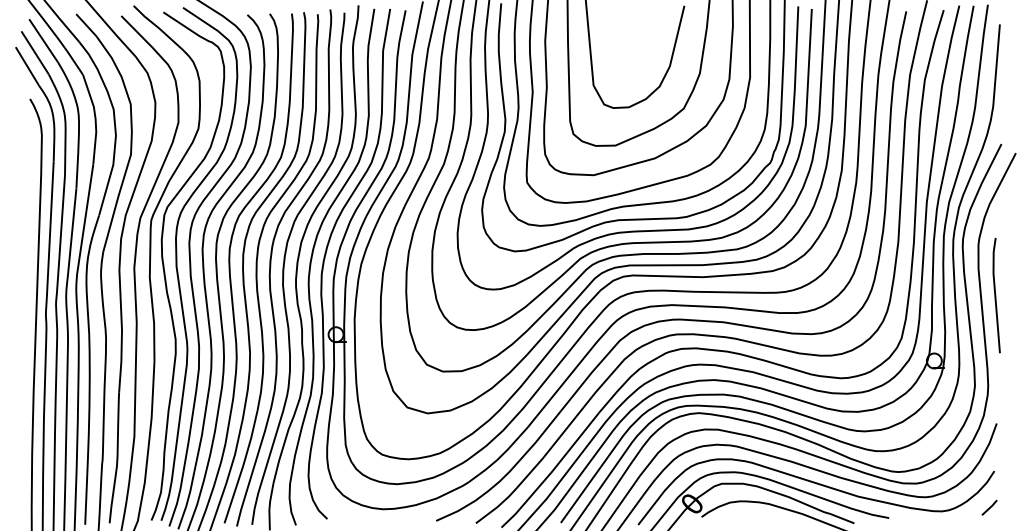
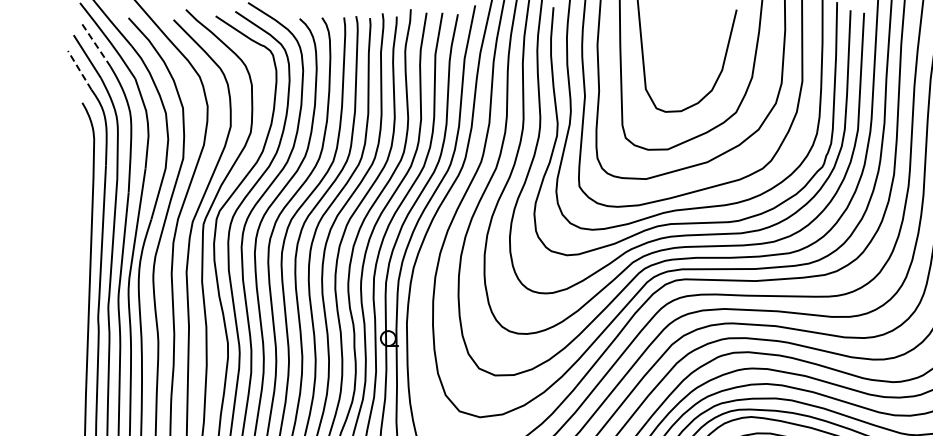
line: (43, 40) -> (95, 44), solid -> dashed
line: (27, 66) -> (79, 70), solid -> dashed

